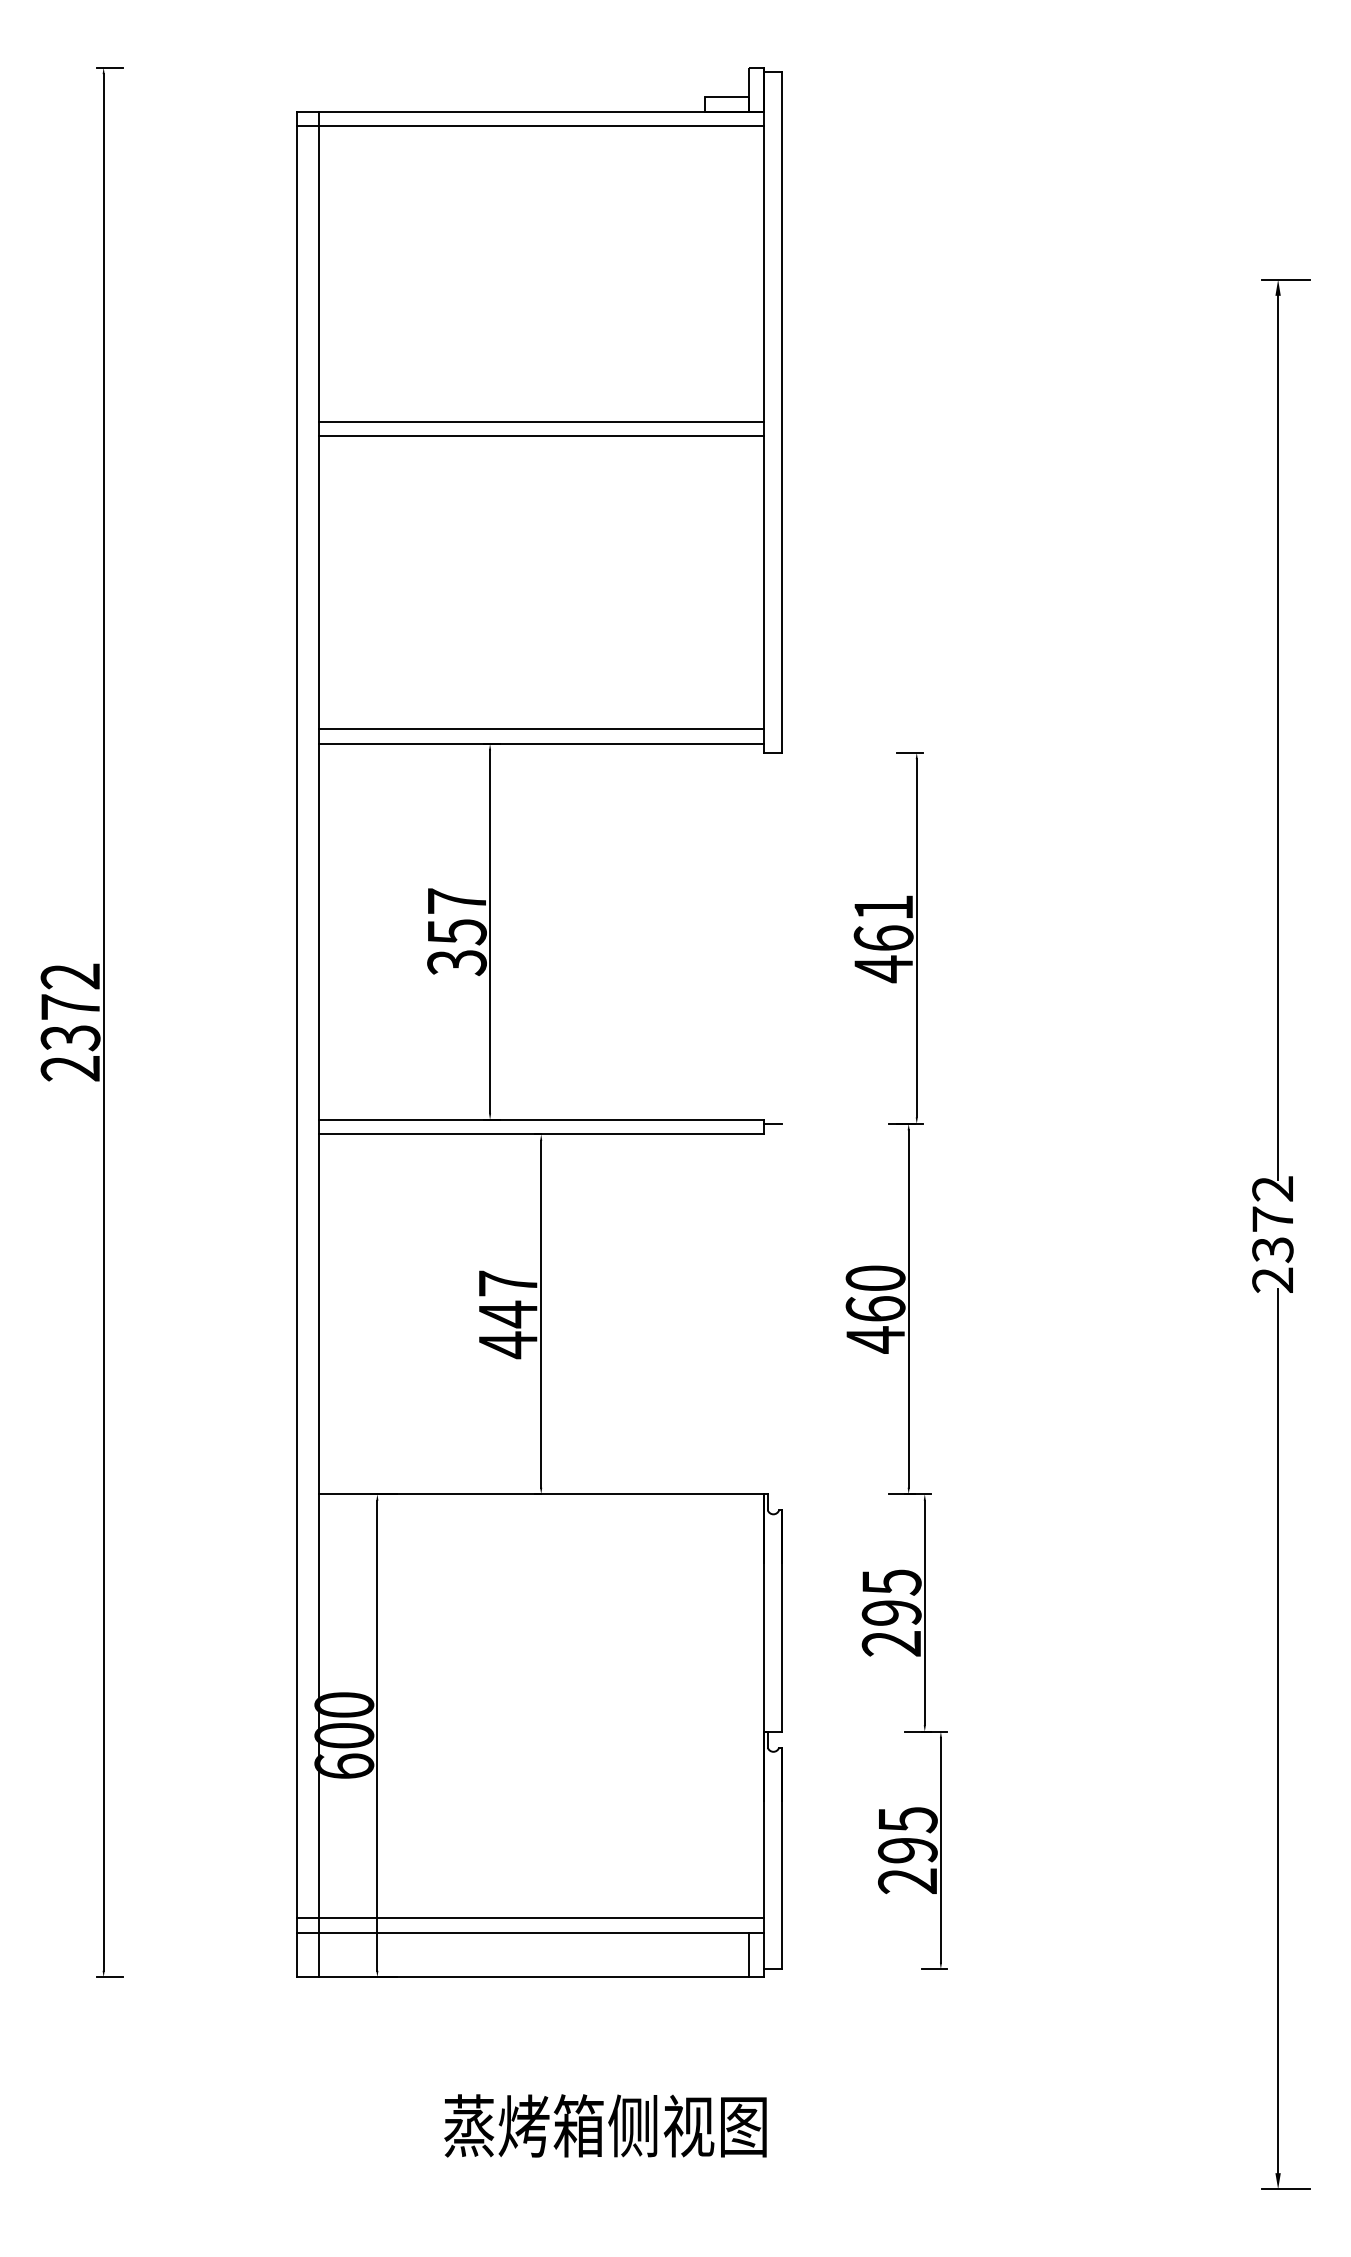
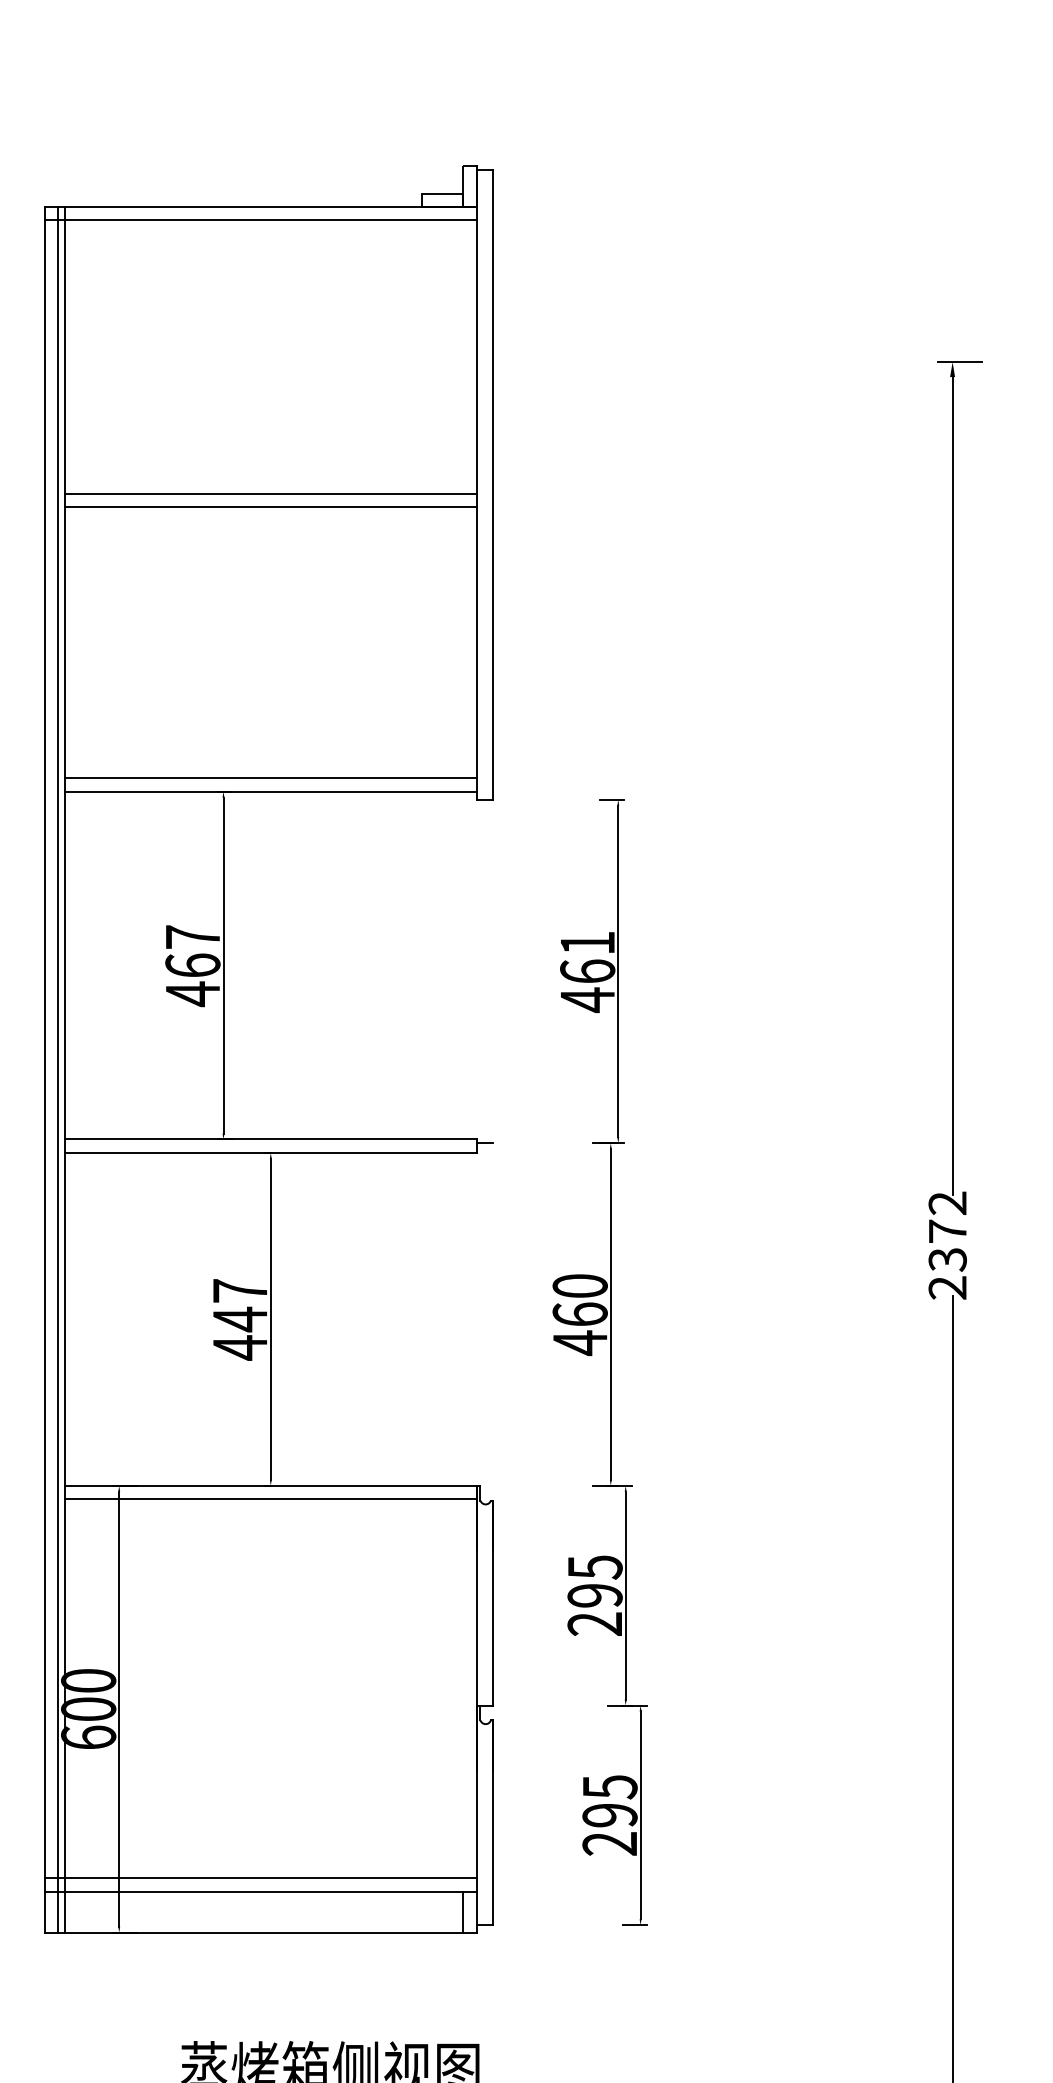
text: (456, 947) -> (192, 979), 357 -> 467
line: (311, 1044) -> (58, 1069), added
line: (540, 1508) -> (270, 1499), added

